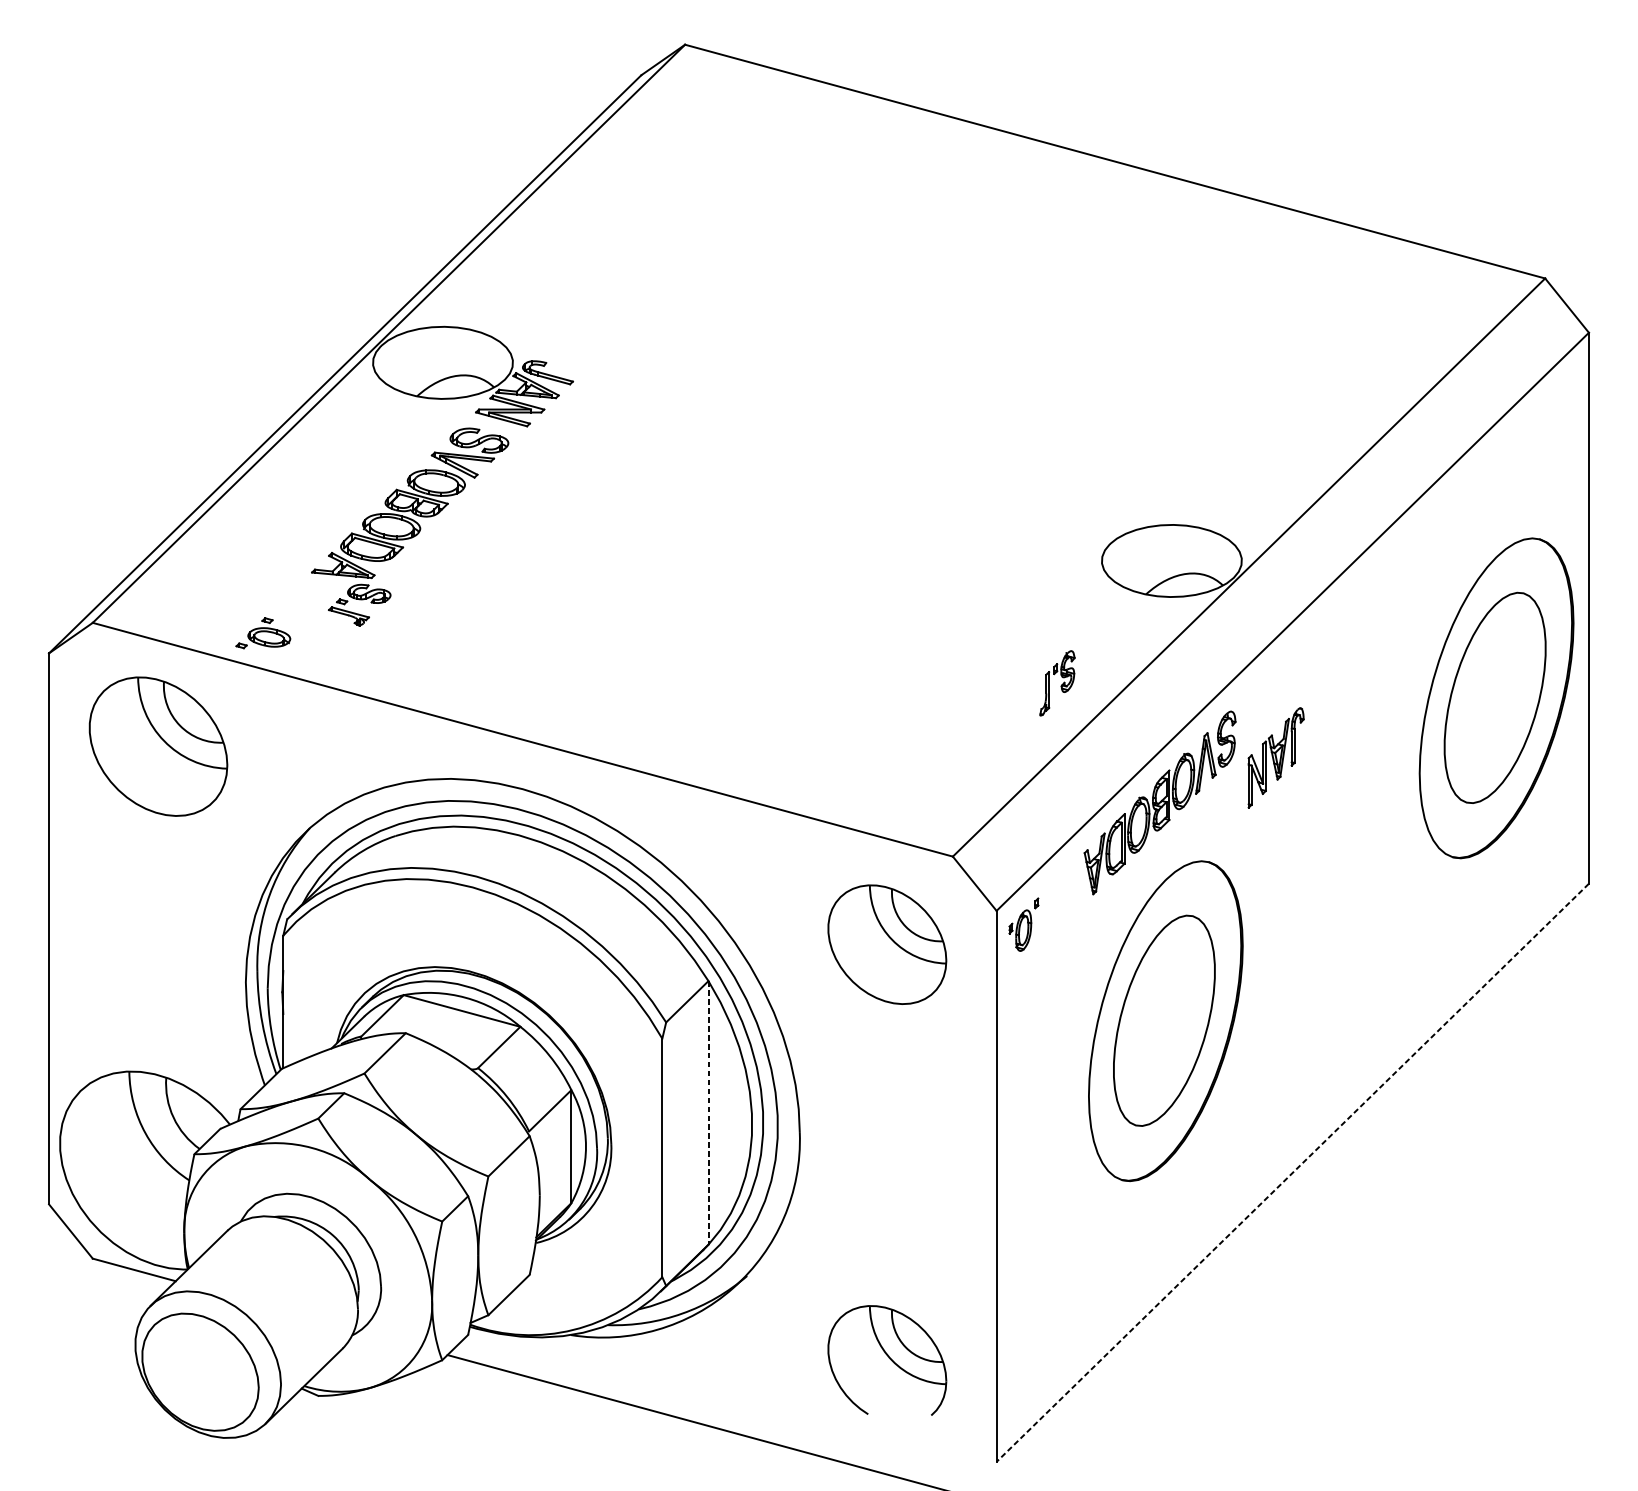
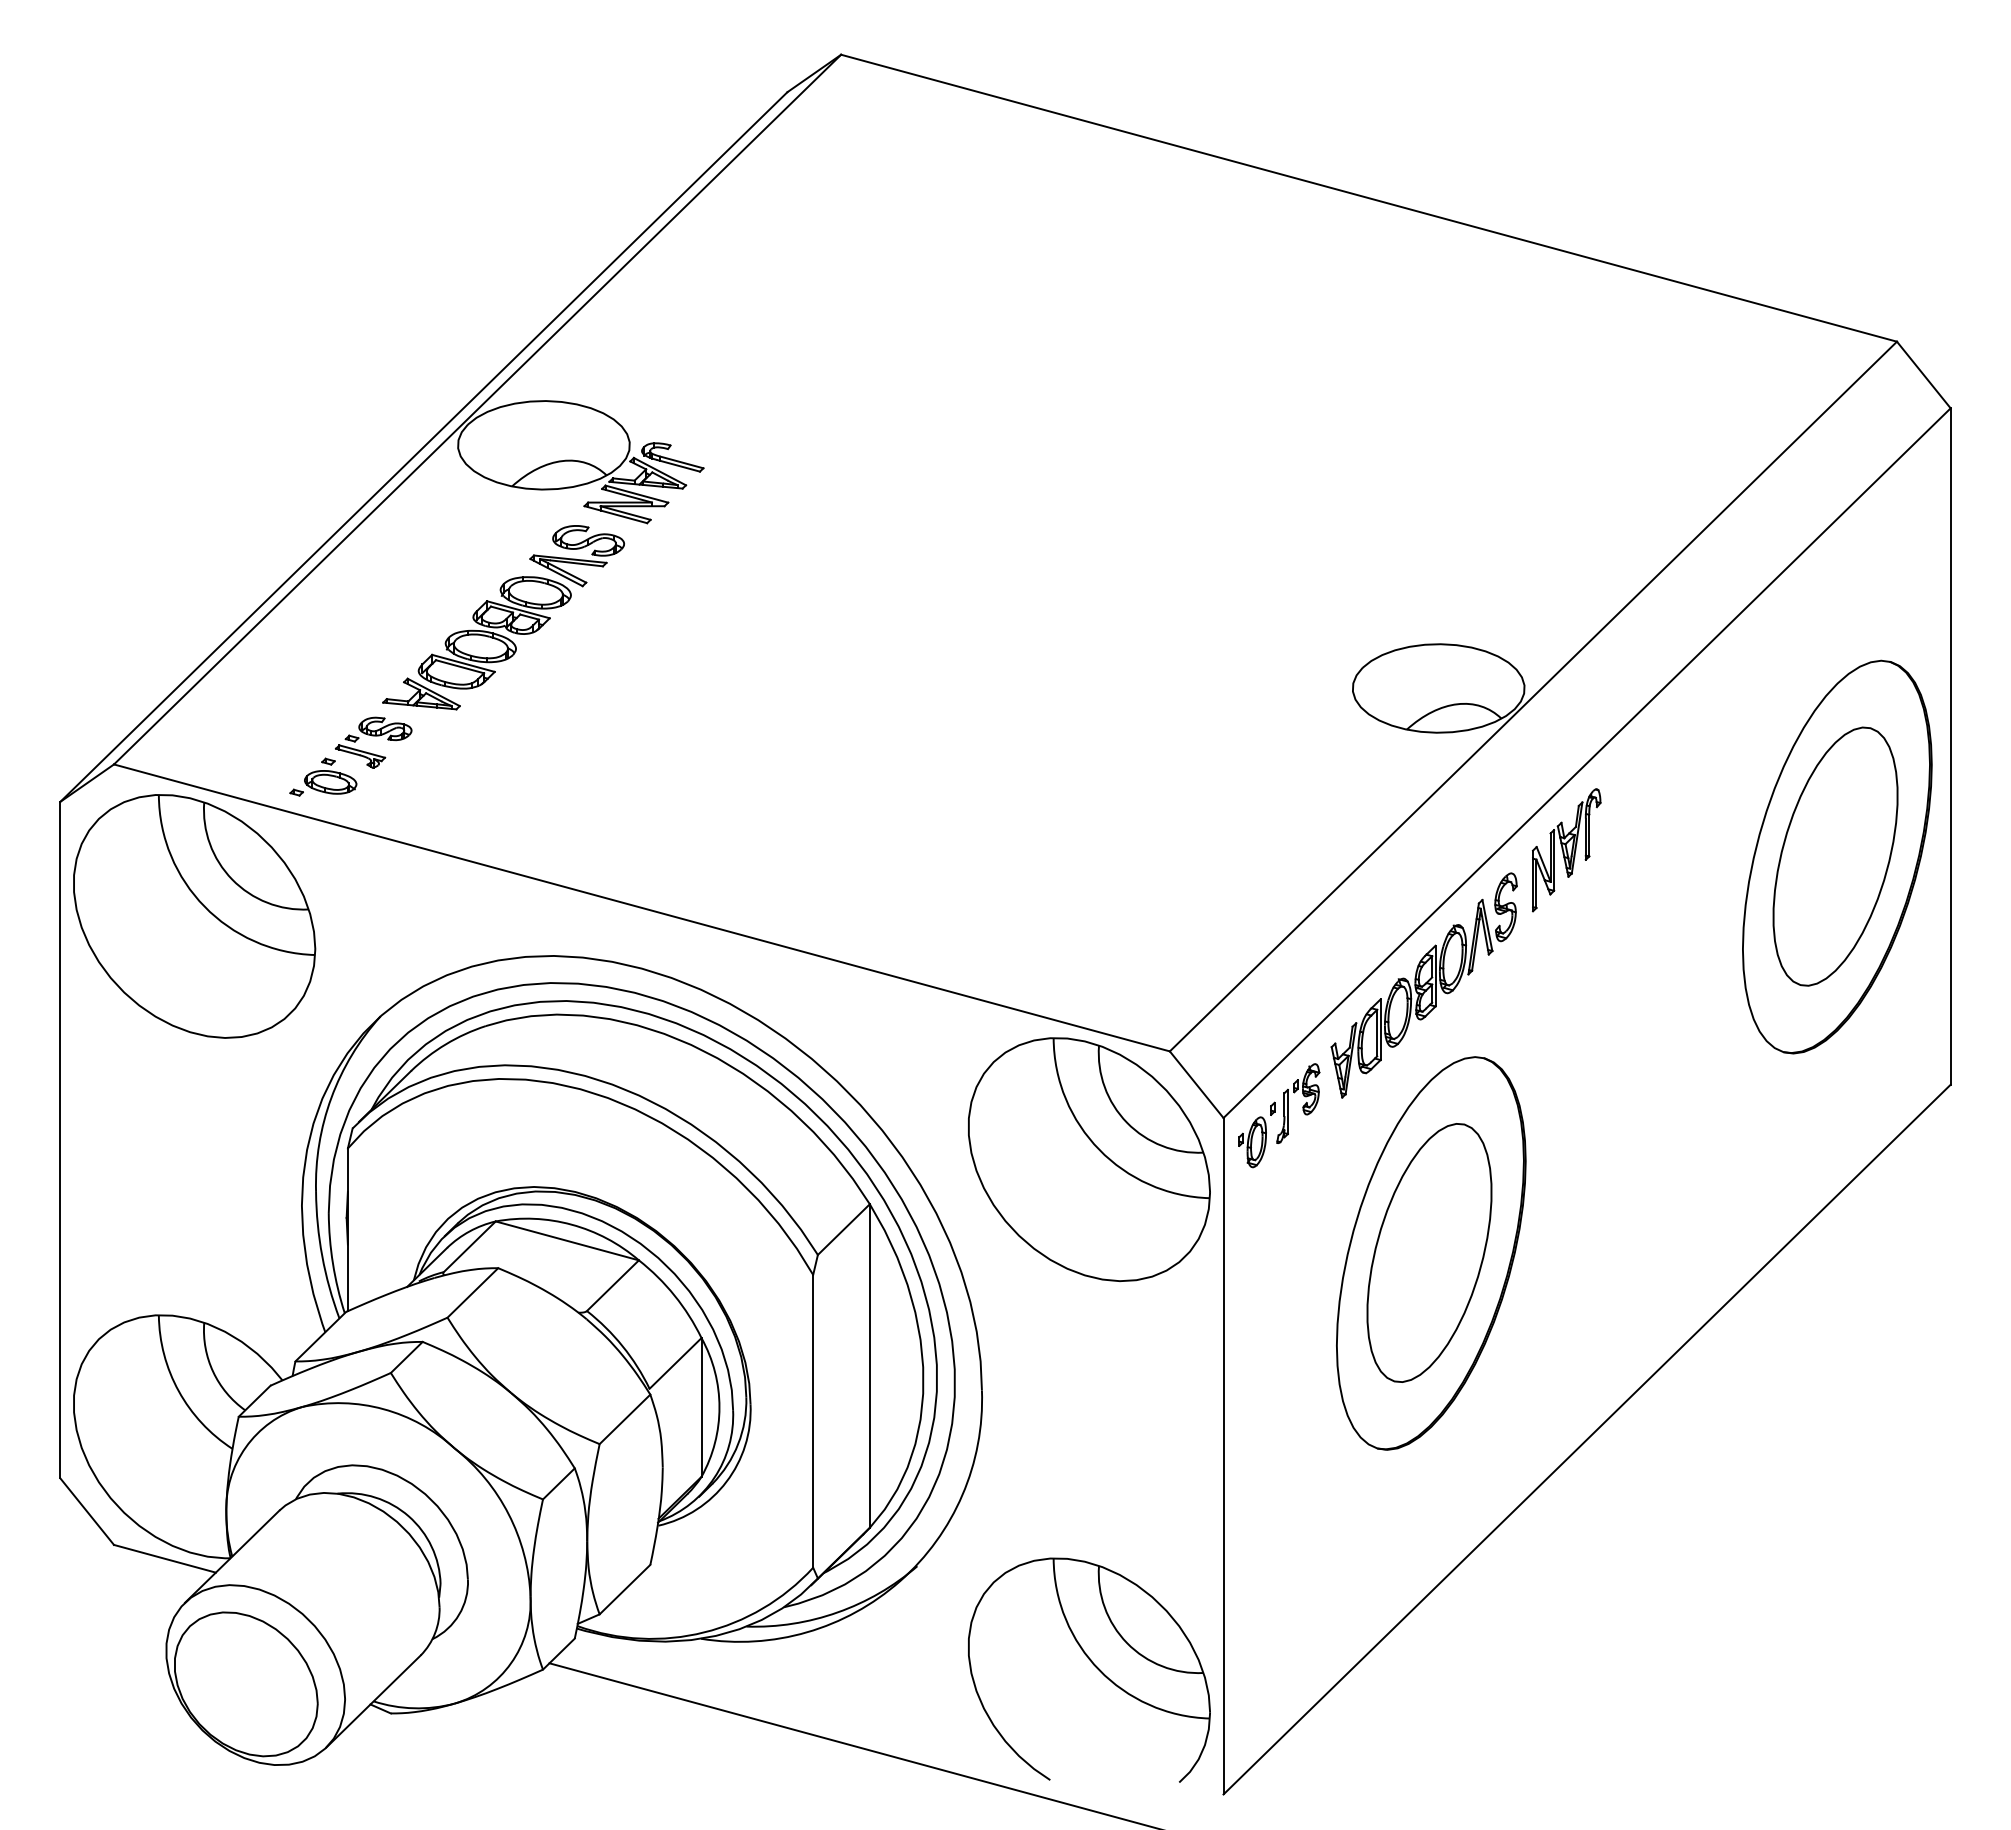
part: (359, 604) -> (373, 742), moved
part: (1057, 683) -> (1298, 1103), moved
part: (158, 746) -> (194, 916), size x1.43
part: (1275, 758) -> (1566, 850), moved
part: (887, 944) -> (1089, 1159), size x1.67
line: (708, 1113) -> (869, 1366), dashed -> solid
line: (1292, 1172) -> (1586, 1439), dashed -> solid
part: (887, 1360) -> (1089, 1669), size x1.67

